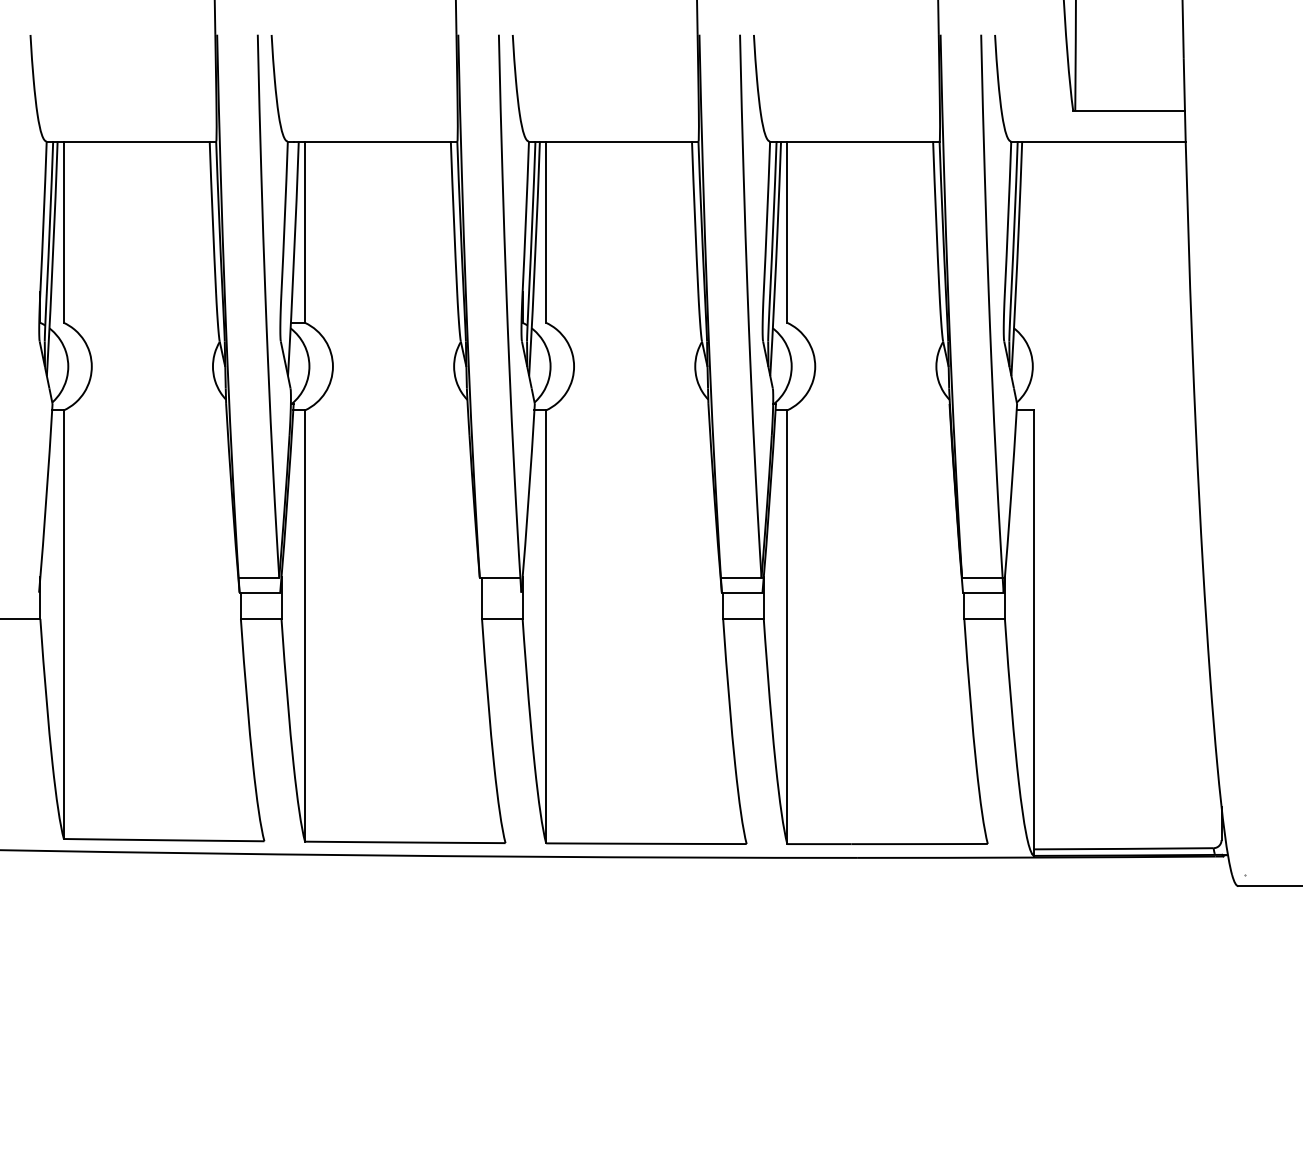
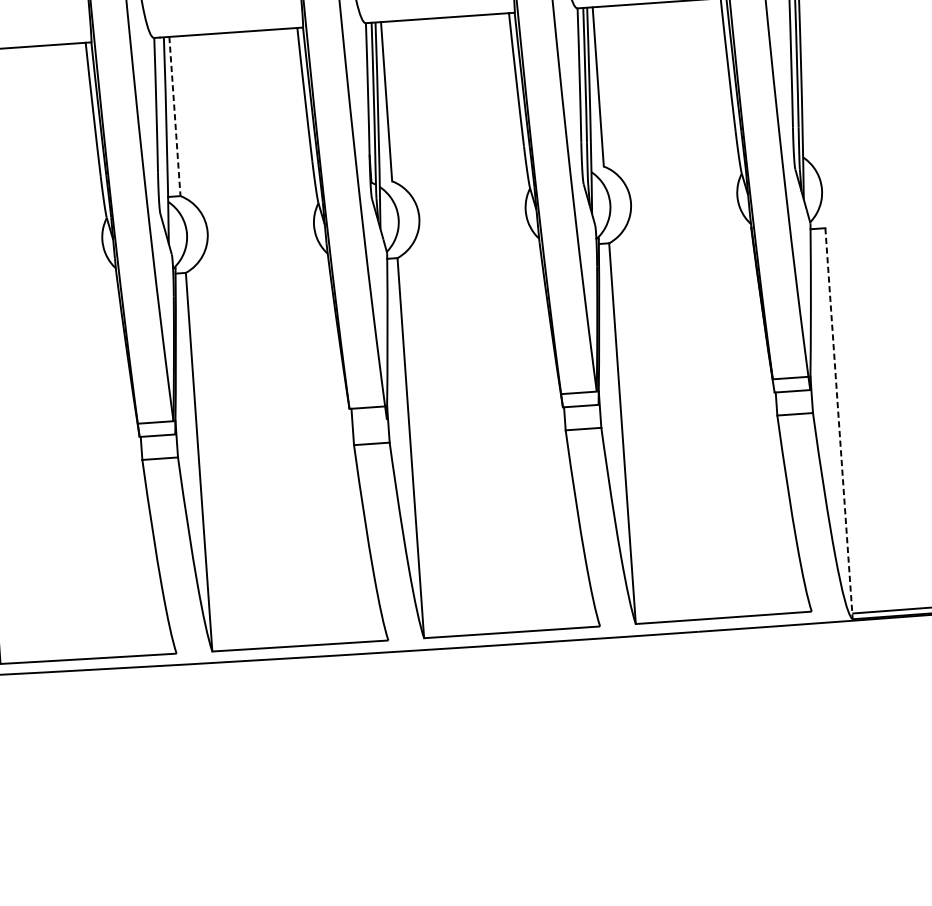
line: (305, 232) -> (175, 116), solid -> dashed
line: (1033, 633) -> (838, 424), solid -> dashed

